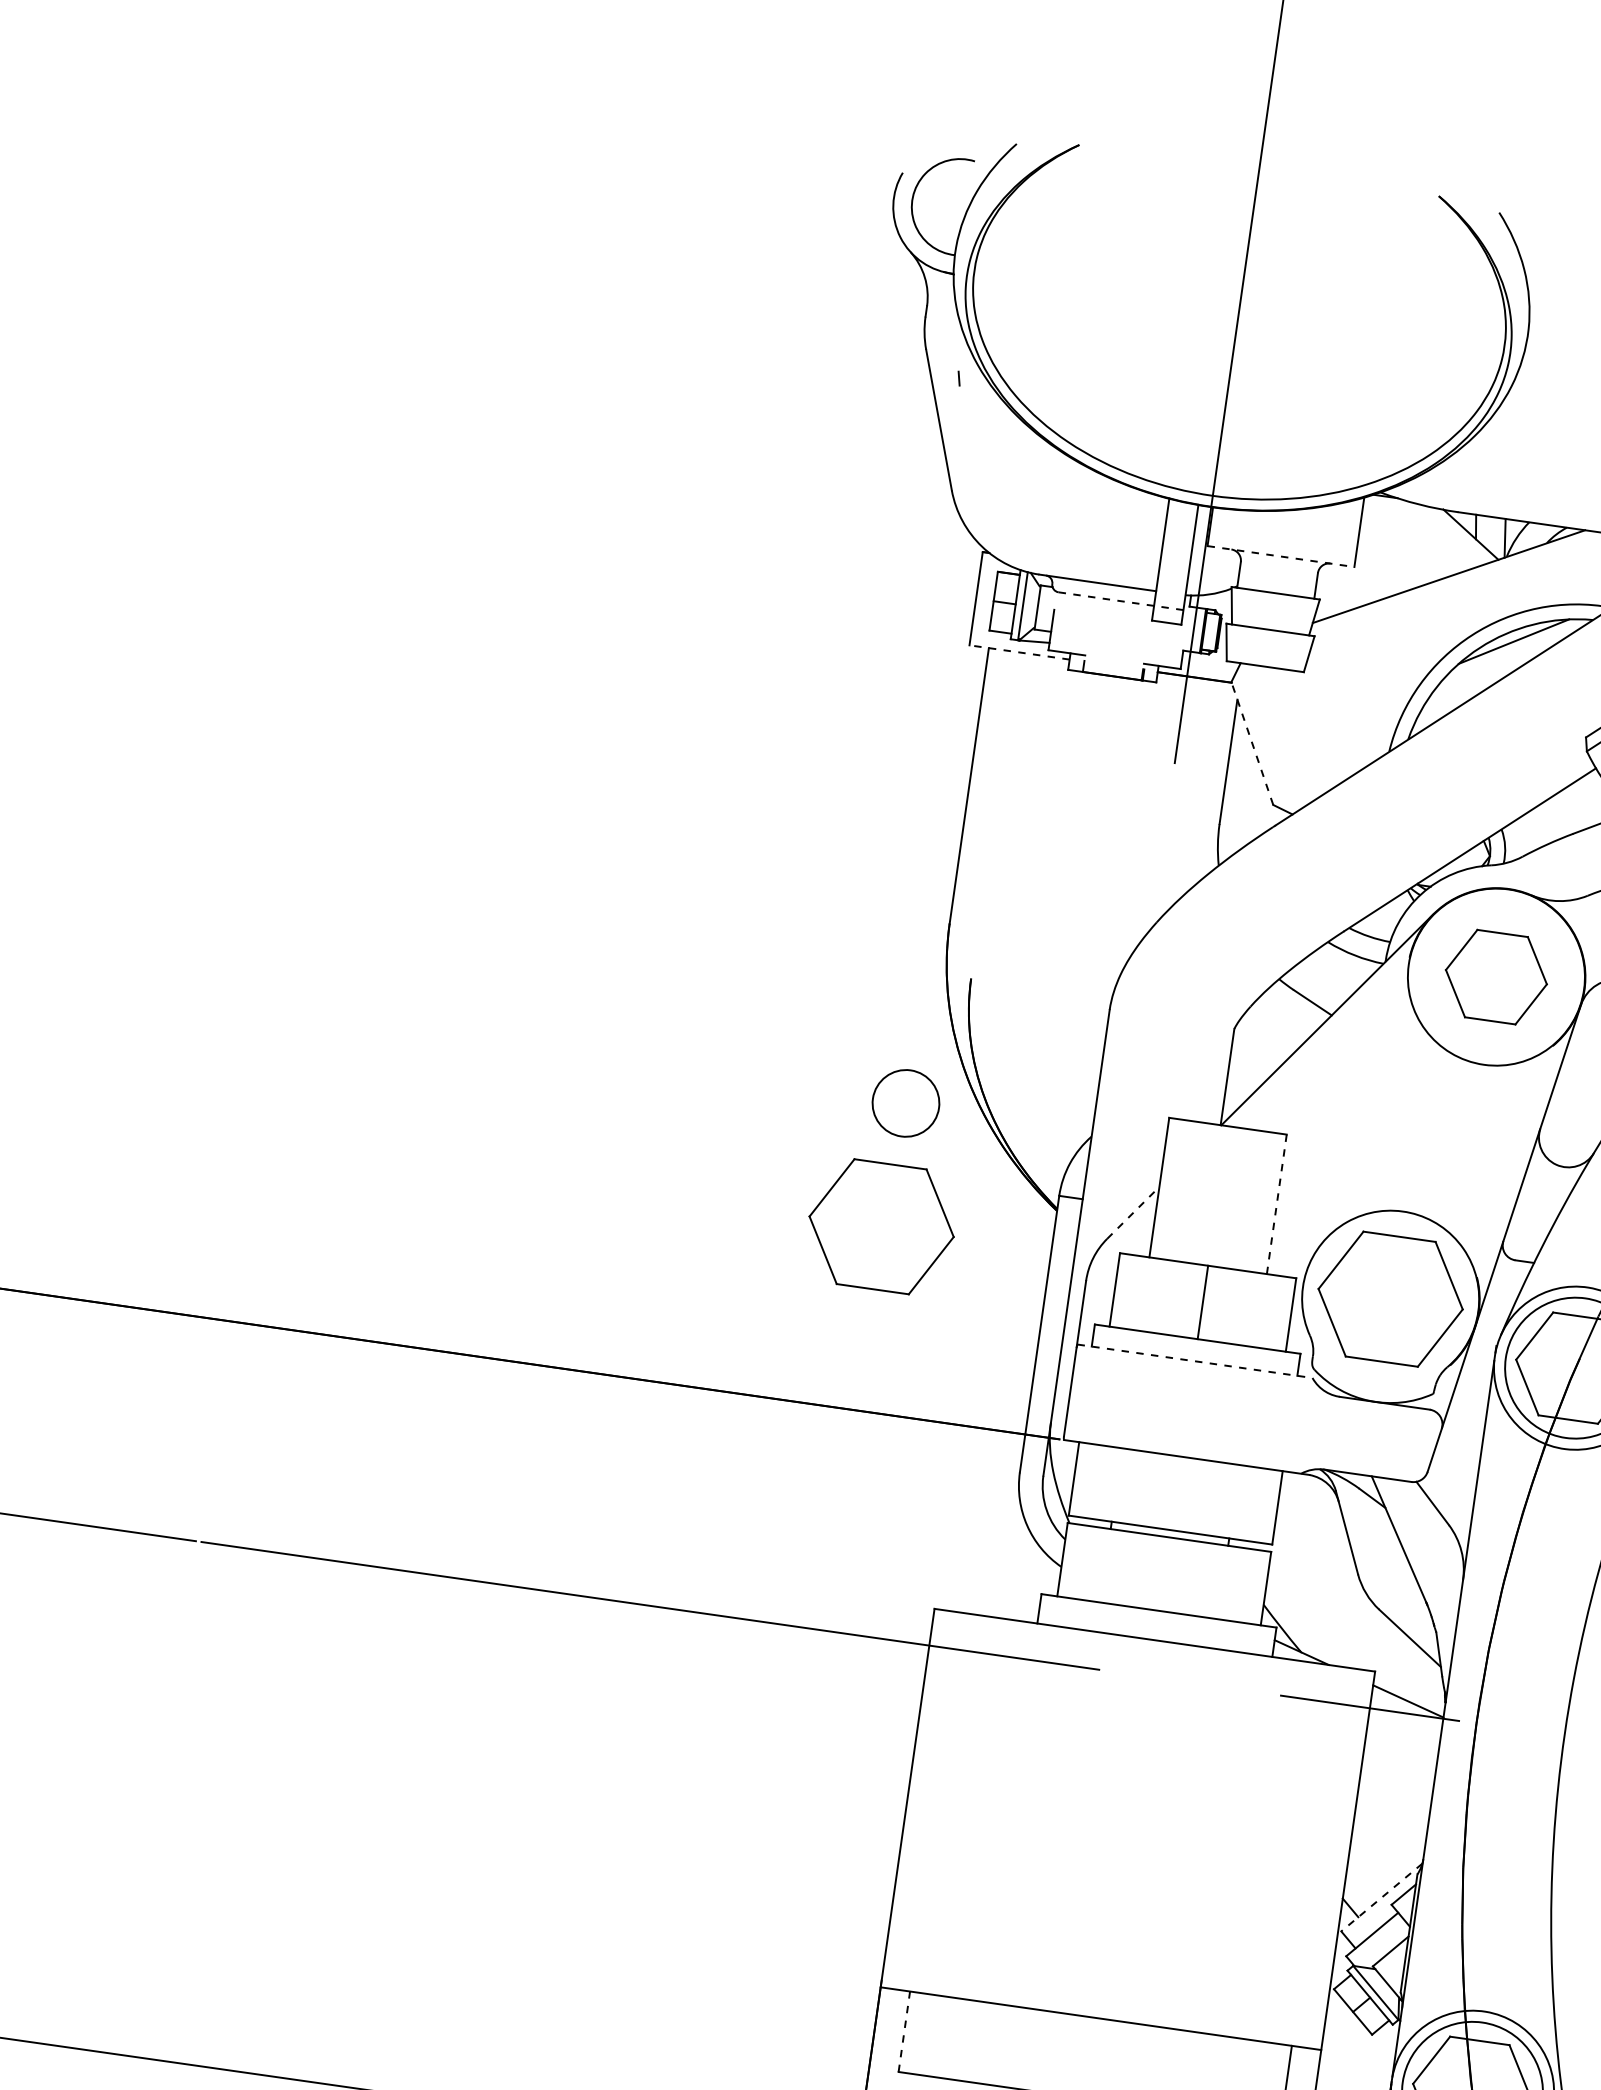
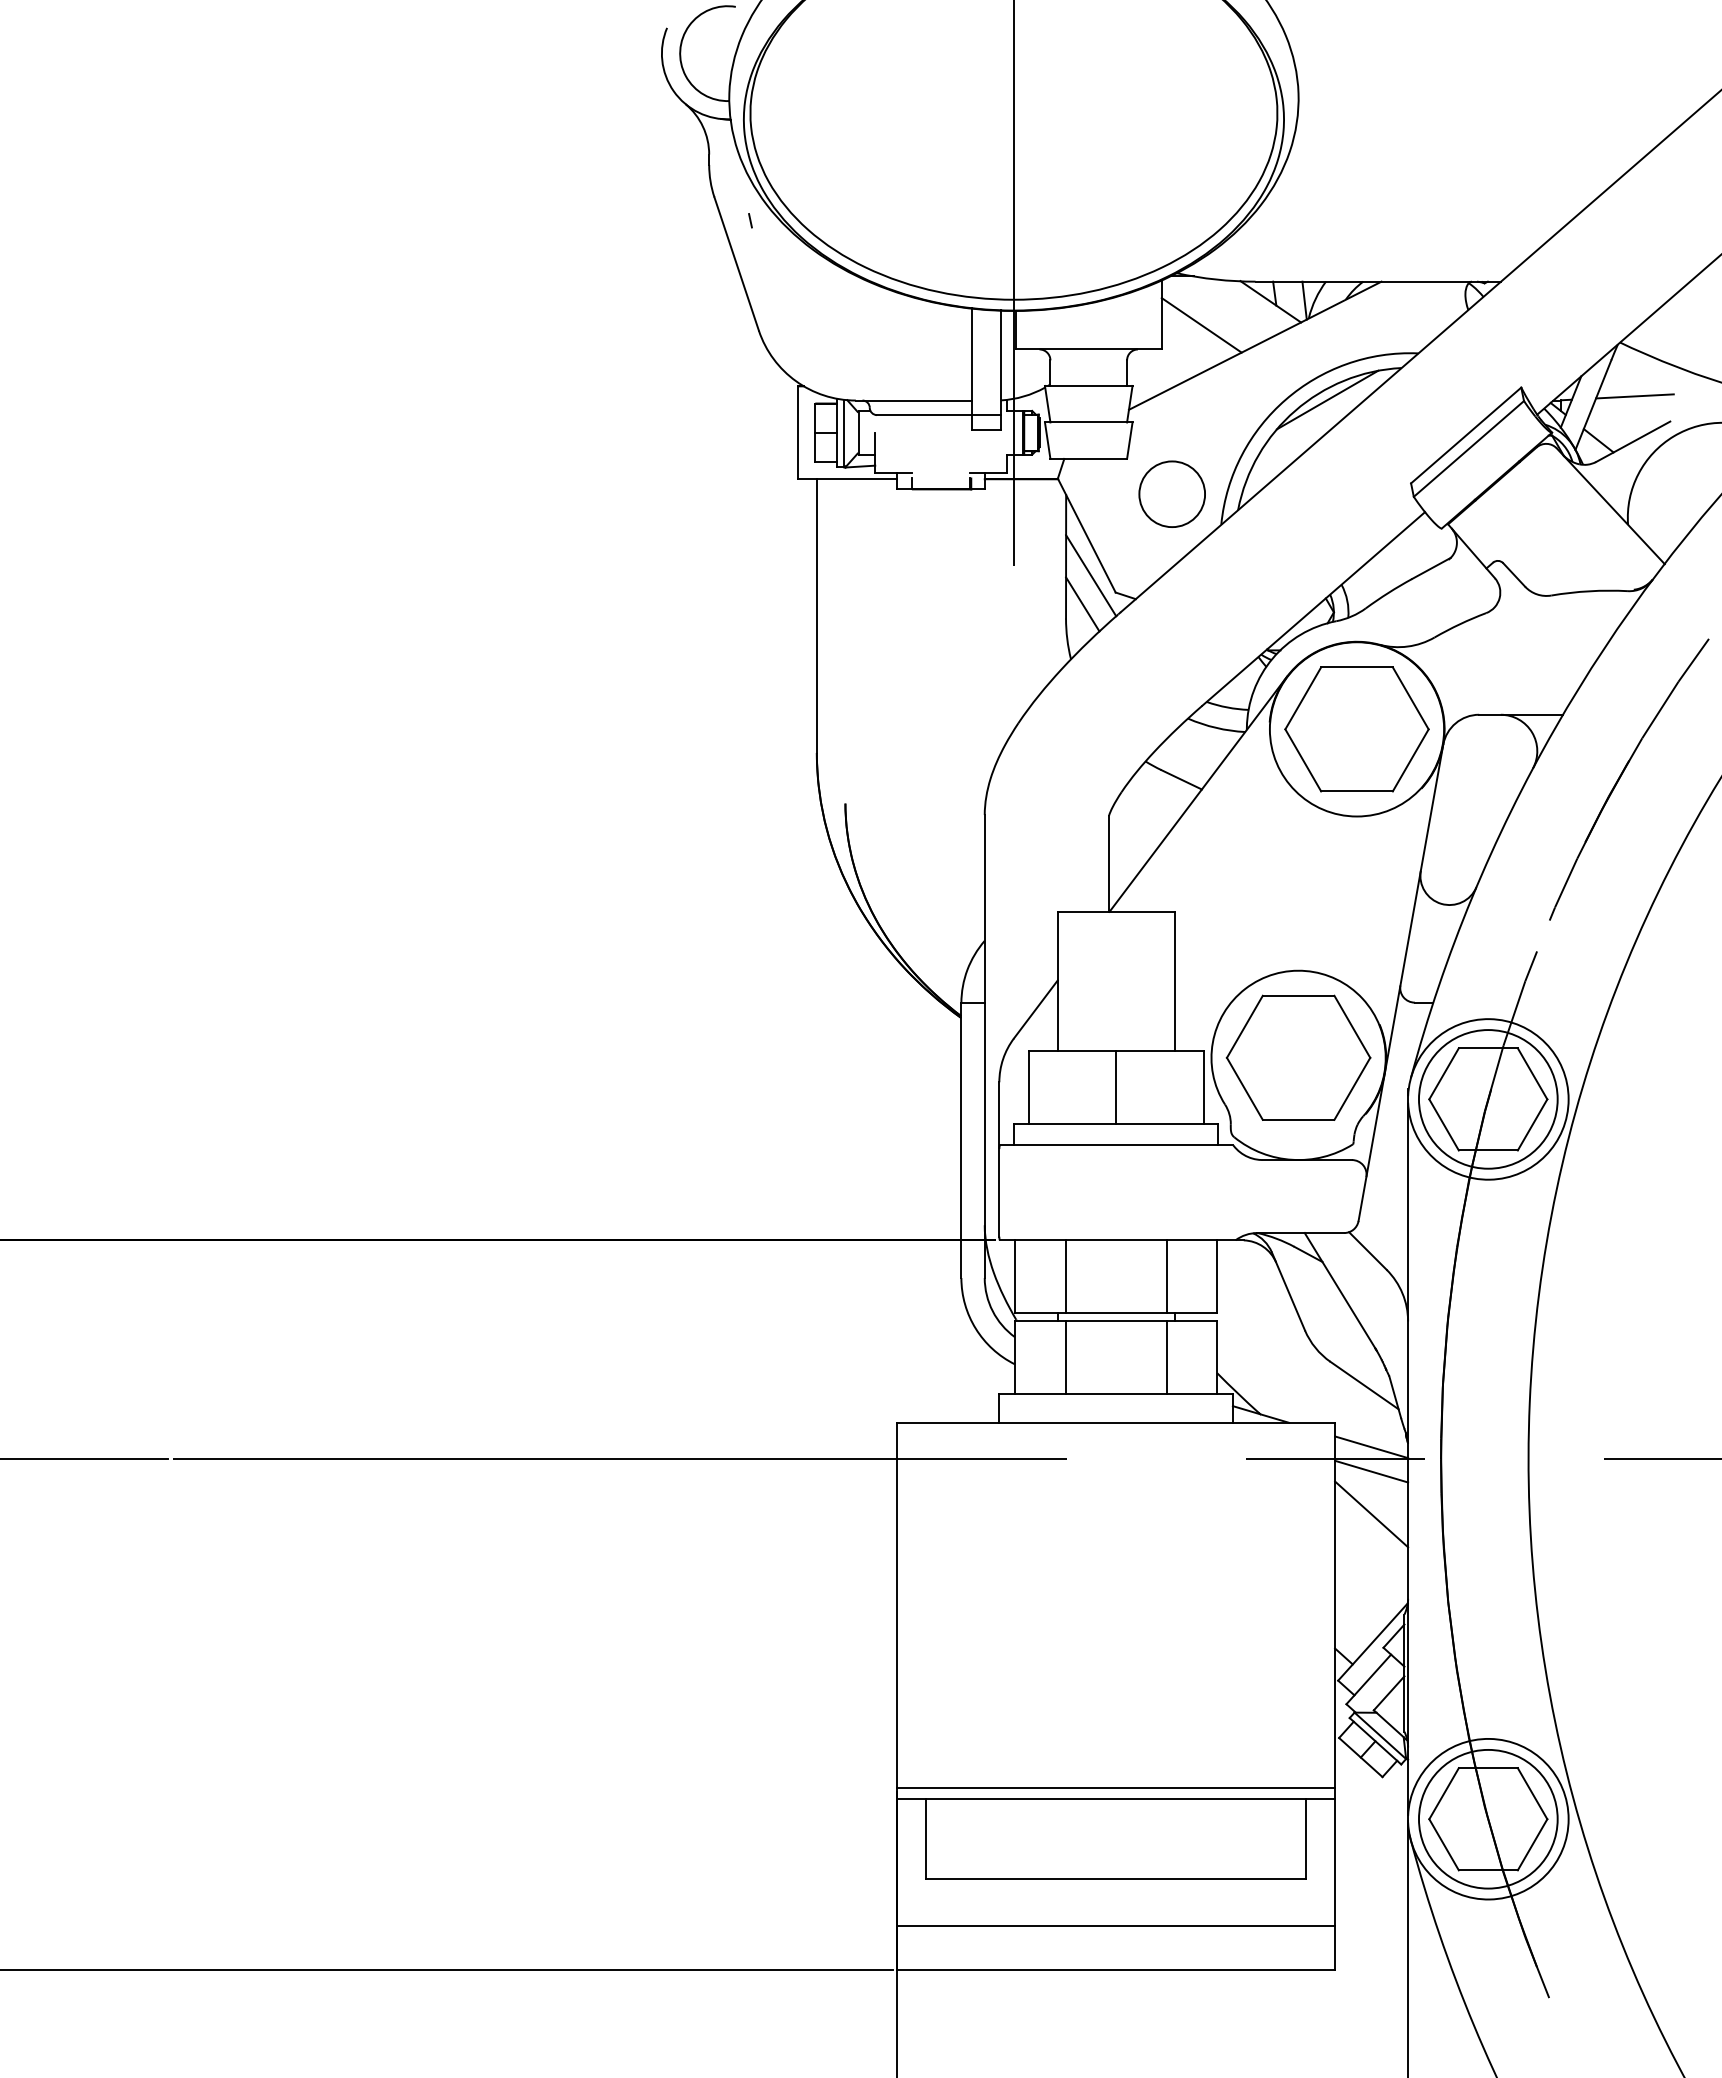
line: (1397, 548) -> (1201, 325), added
line: (1280, 556) -> (1088, 349), dashed -> solid
line: (1120, 601) -> (938, 415), dashed -> solid
line: (1019, 652) -> (847, 479), dashed -> solid
line: (1252, 743) -> (1086, 535), dashed -> solid
line: (1251, 784) -> (1091, 575), added
line: (1238, 812) -> (1082, 604), added
part: (1495, 977) -> (1356, 729), size x1.43
circle: (905, 1102) -> (1171, 493), moved
line: (1276, 1203) -> (1174, 980), dashed -> solid
line: (1133, 1213) -> (1036, 1009), dashed -> solid
part: (881, 1226) -> (792, 1057), removed
line: (1194, 1361) -> (1116, 1145), dashed -> solid
line: (1124, 1485) -> (1065, 1276), added
line: (1226, 1500) -> (1166, 1276), added
line: (1113, 1566) -> (1065, 1356), added
line: (1215, 1580) -> (1166, 1356), added
line: (1404, 1725) -> (1371, 1471), added
line: (1398, 1769) -> (1371, 1514), added
line: (1381, 1897) -> (1372, 1642), dashed -> solid
line: (1103, 2007) -> (1116, 1787), added
line: (904, 2031) -> (926, 1838), dashed -> solid

